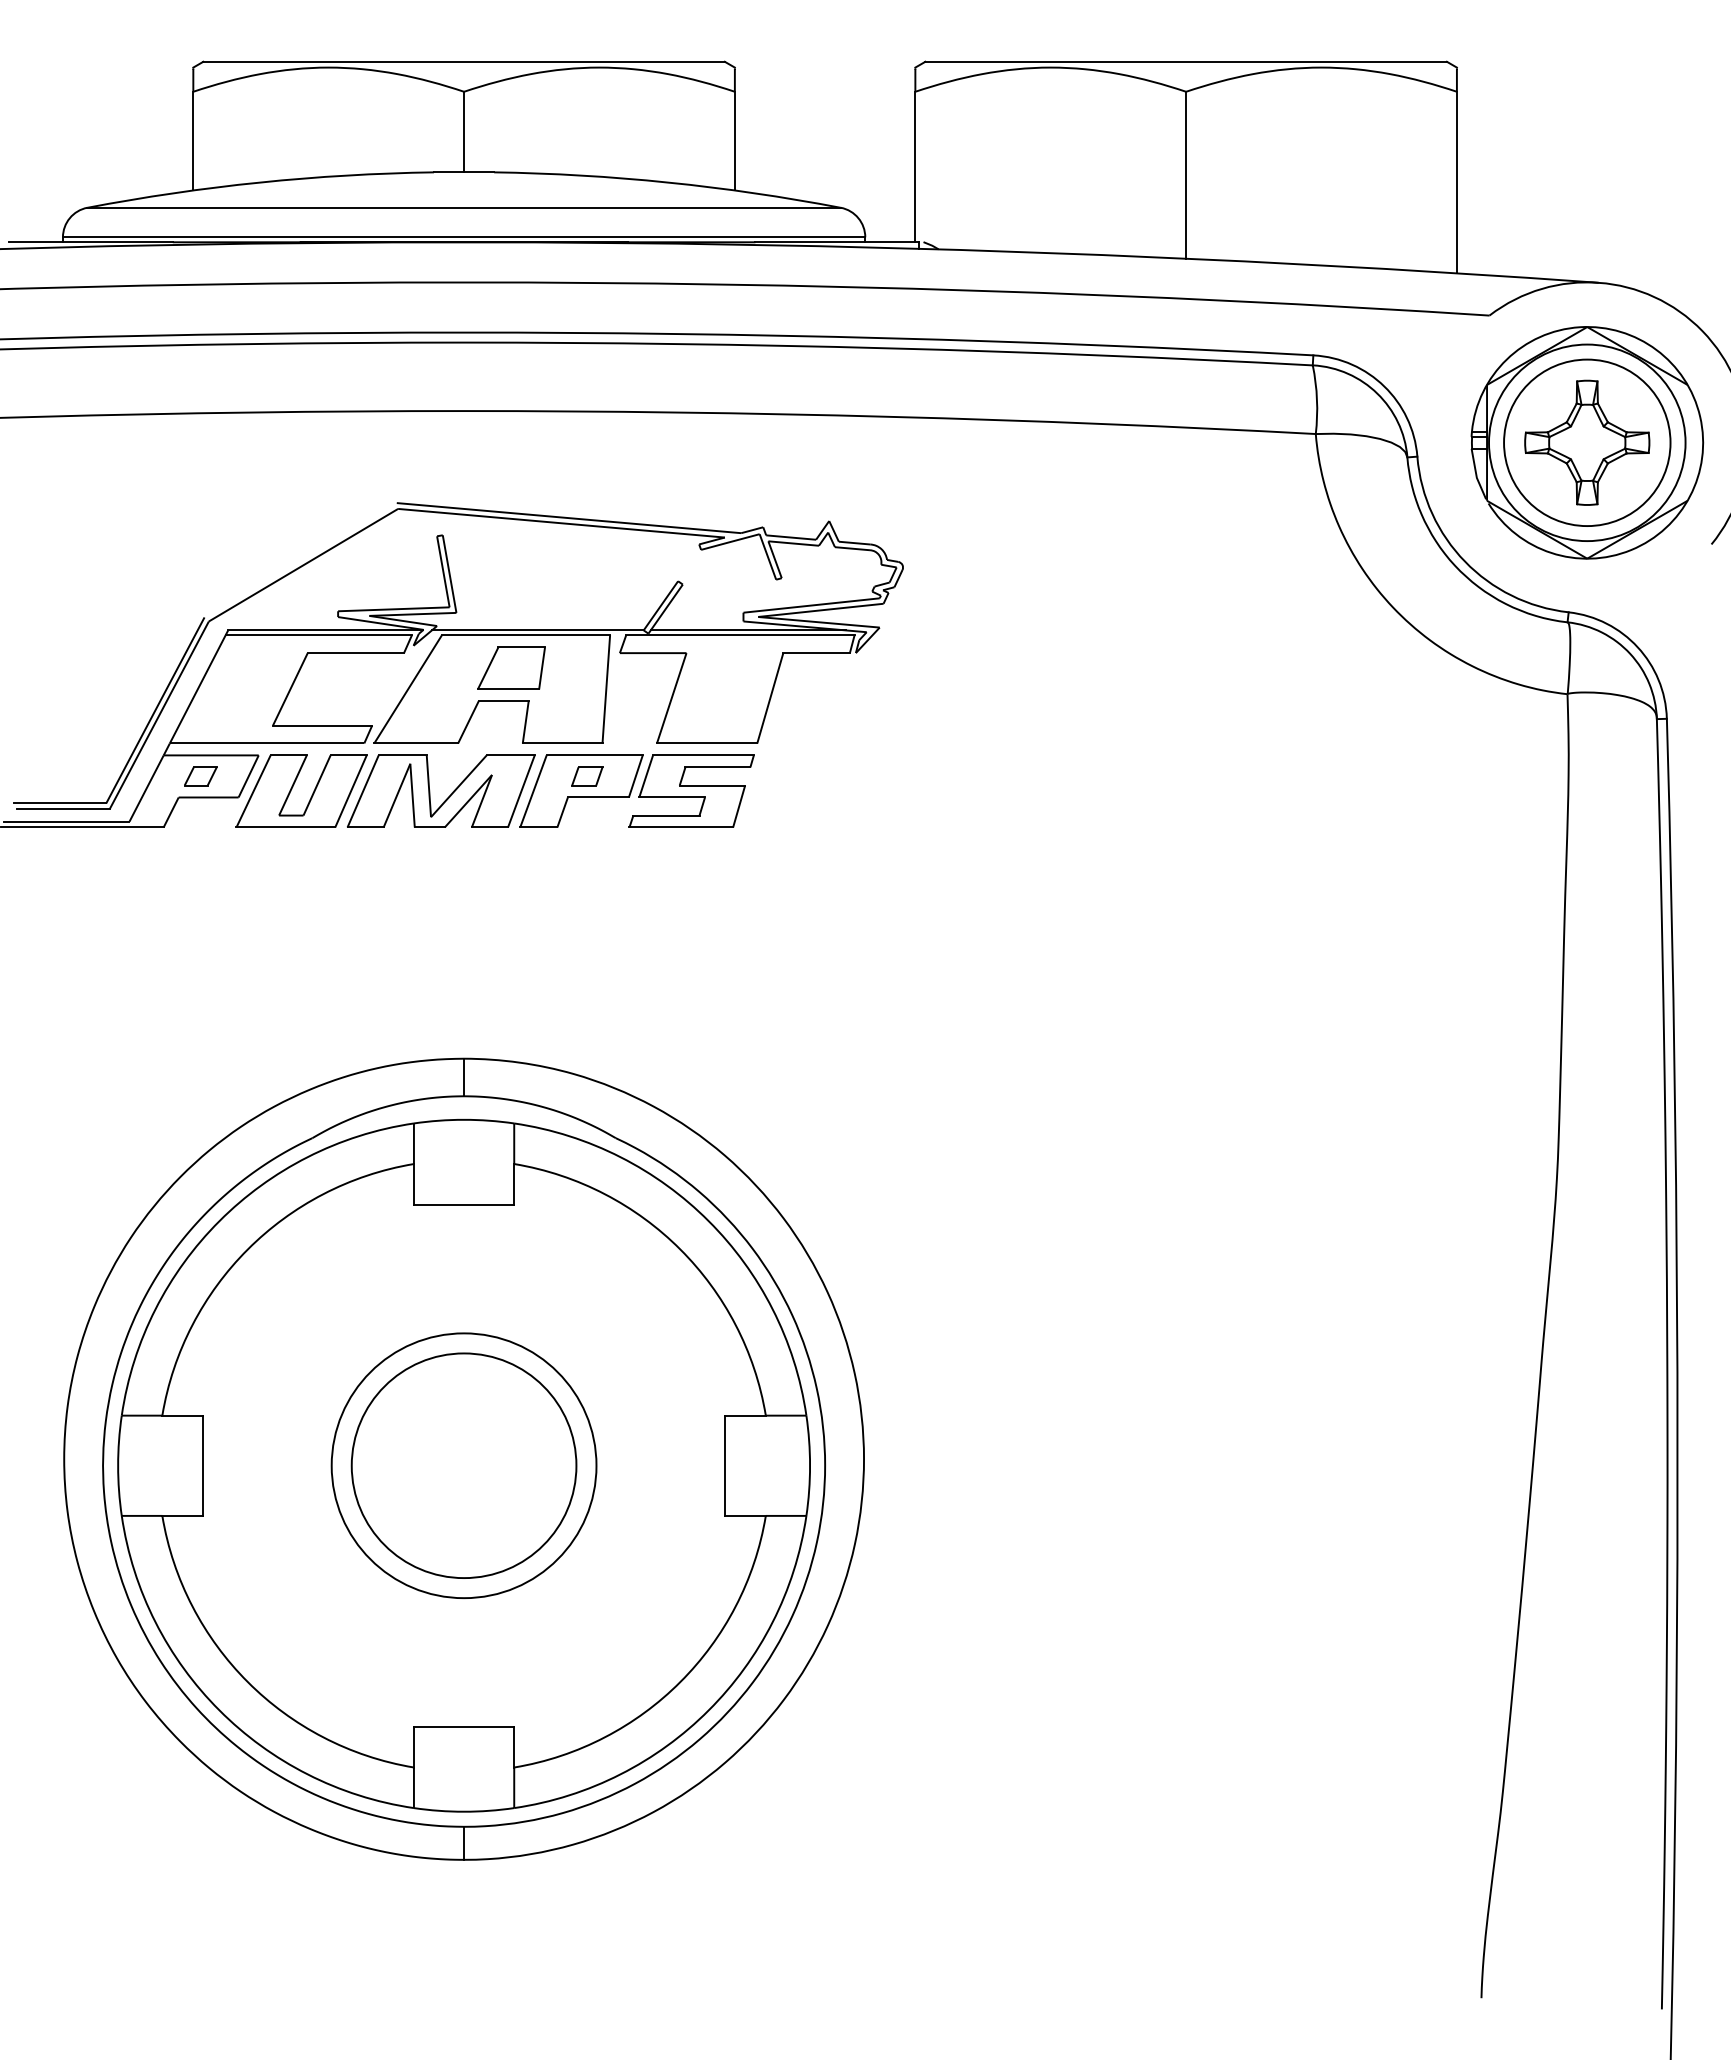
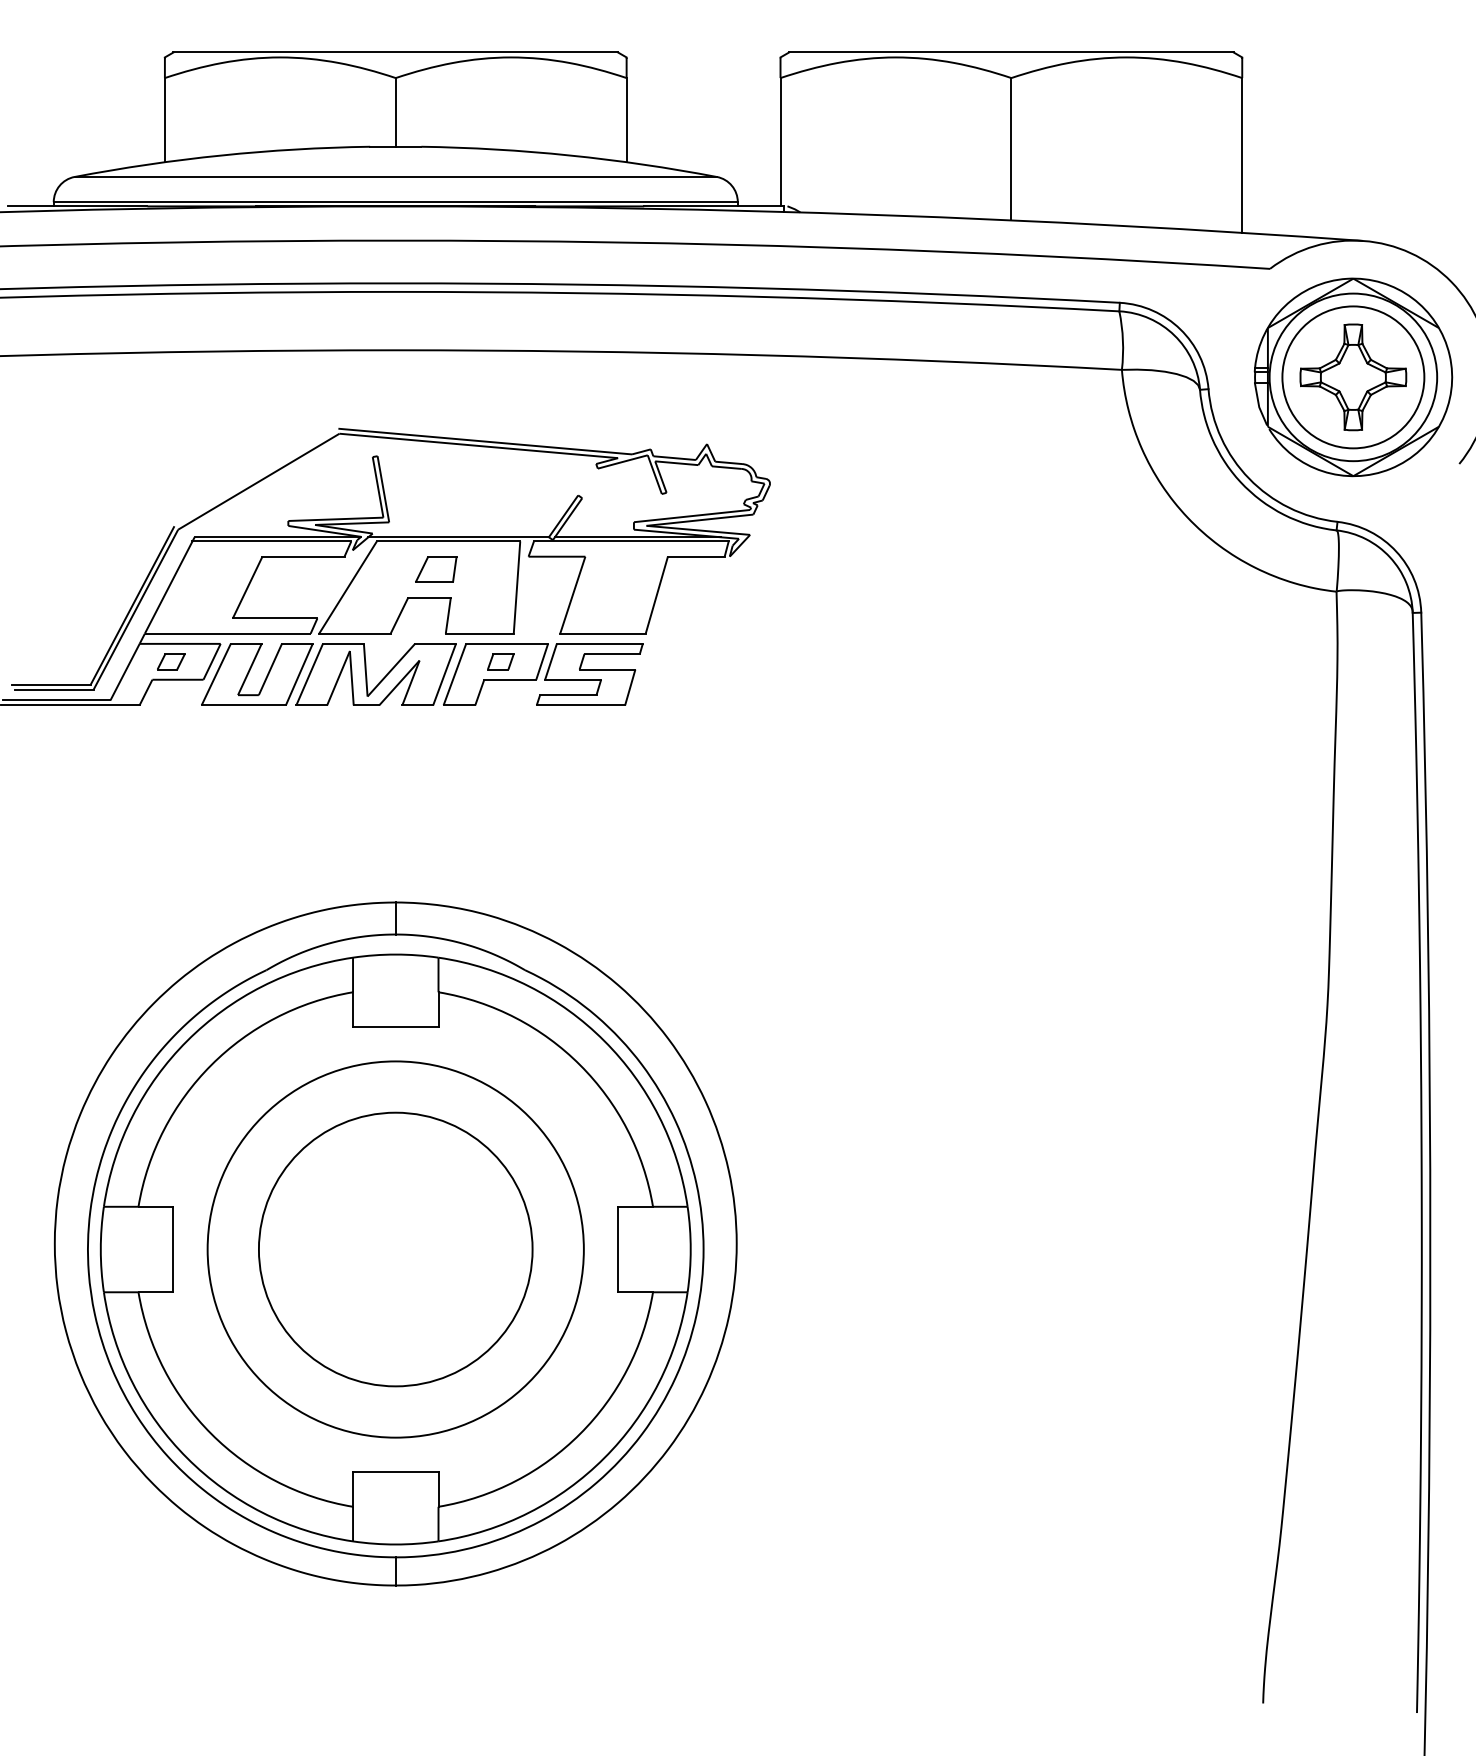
part: (511, 667) -> (436, 568), size x0.71
circle: (463, 1465) -> (395, 1249), size x1.43
circle: (463, 1465) -> (395, 1249), size x1.67

